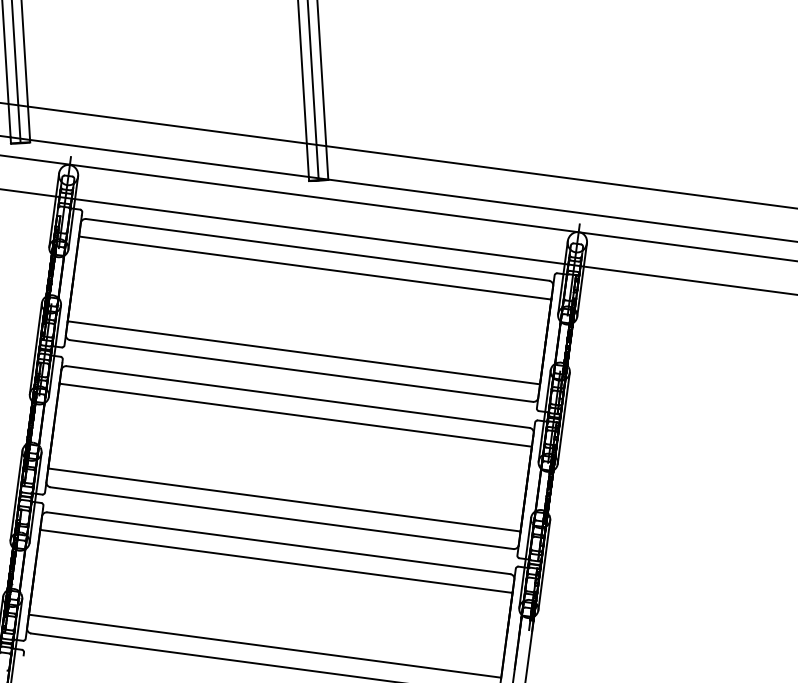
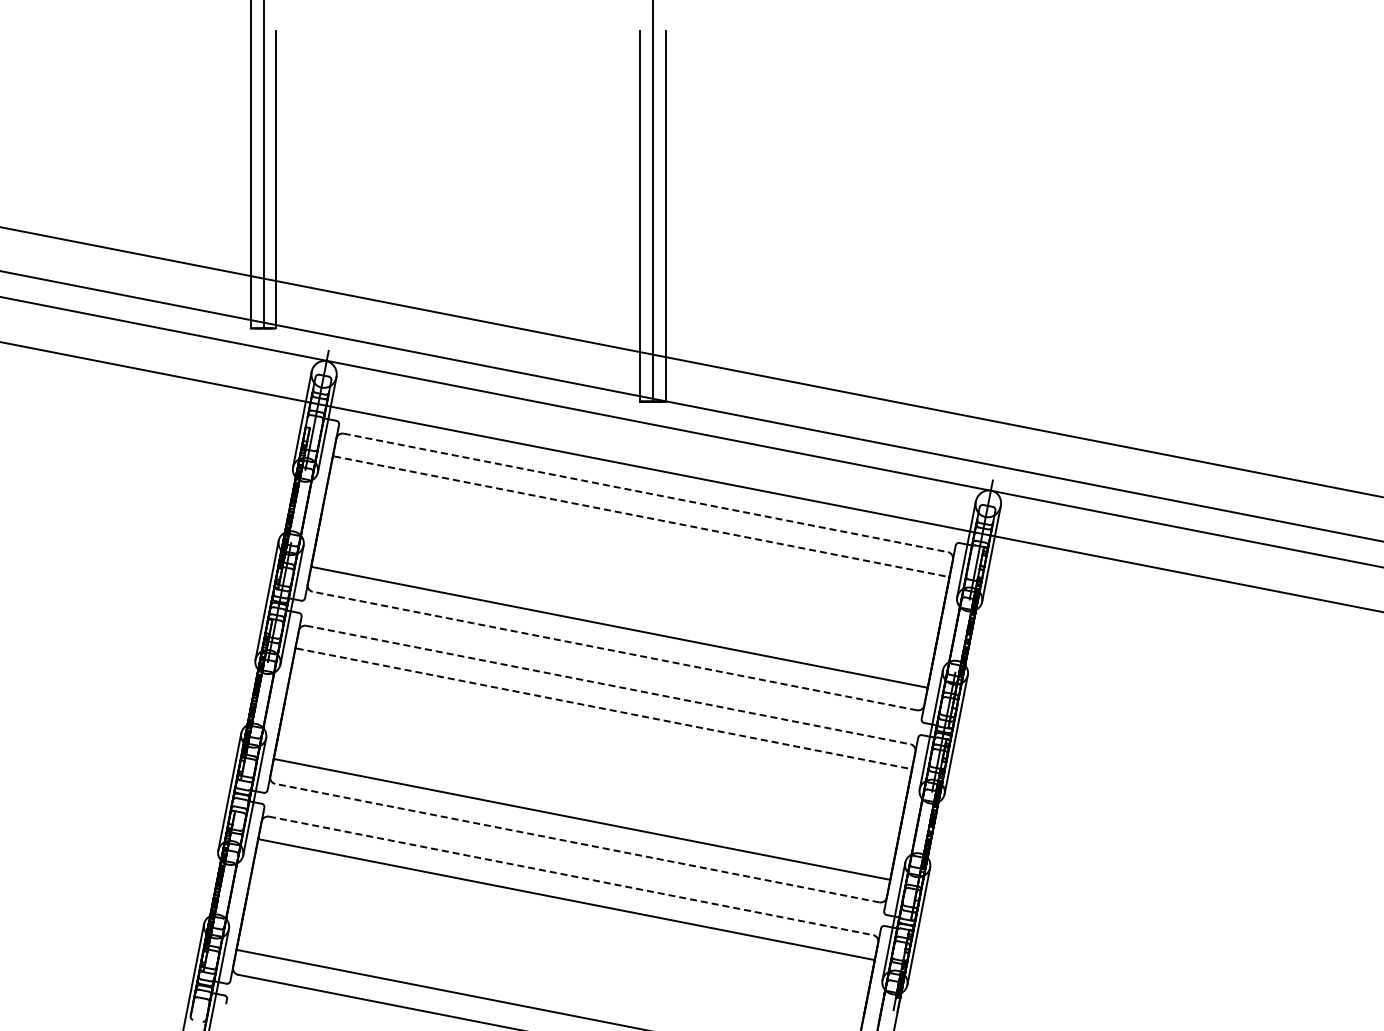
line: (317, 249) -> (645, 492), solid -> dashed
line: (315, 267) -> (641, 516), solid -> dashed
line: (301, 371) -> (614, 651), solid -> dashed
line: (298, 397) -> (608, 685), solid -> dashed
line: (295, 415) -> (603, 708), solid -> dashed
line: (282, 518) -> (577, 843), solid -> dashed
line: (279, 542) -> (571, 875), solid -> dashed

